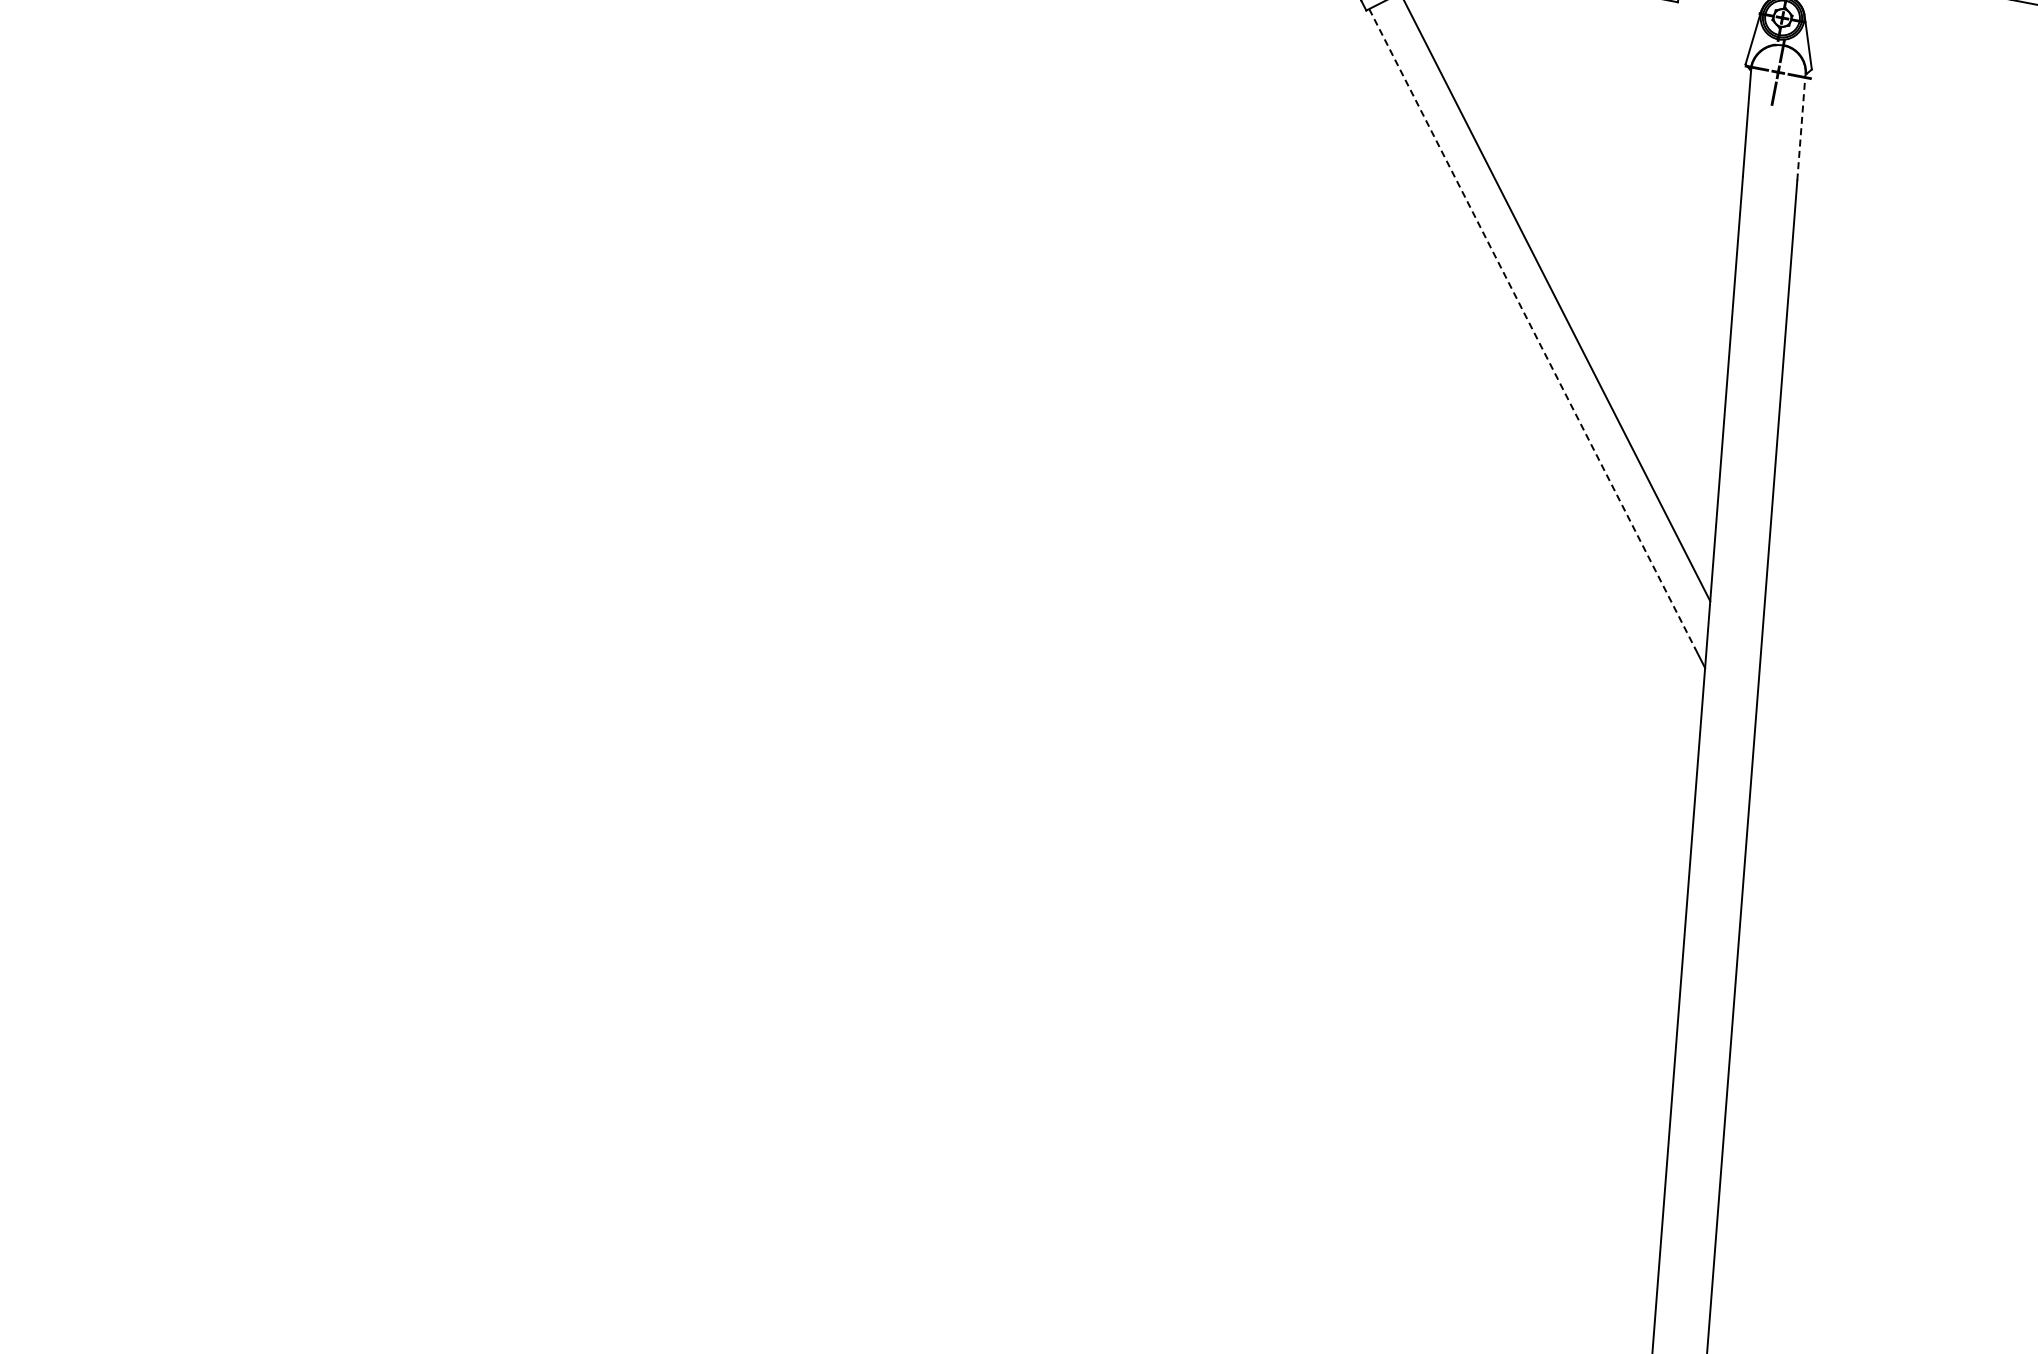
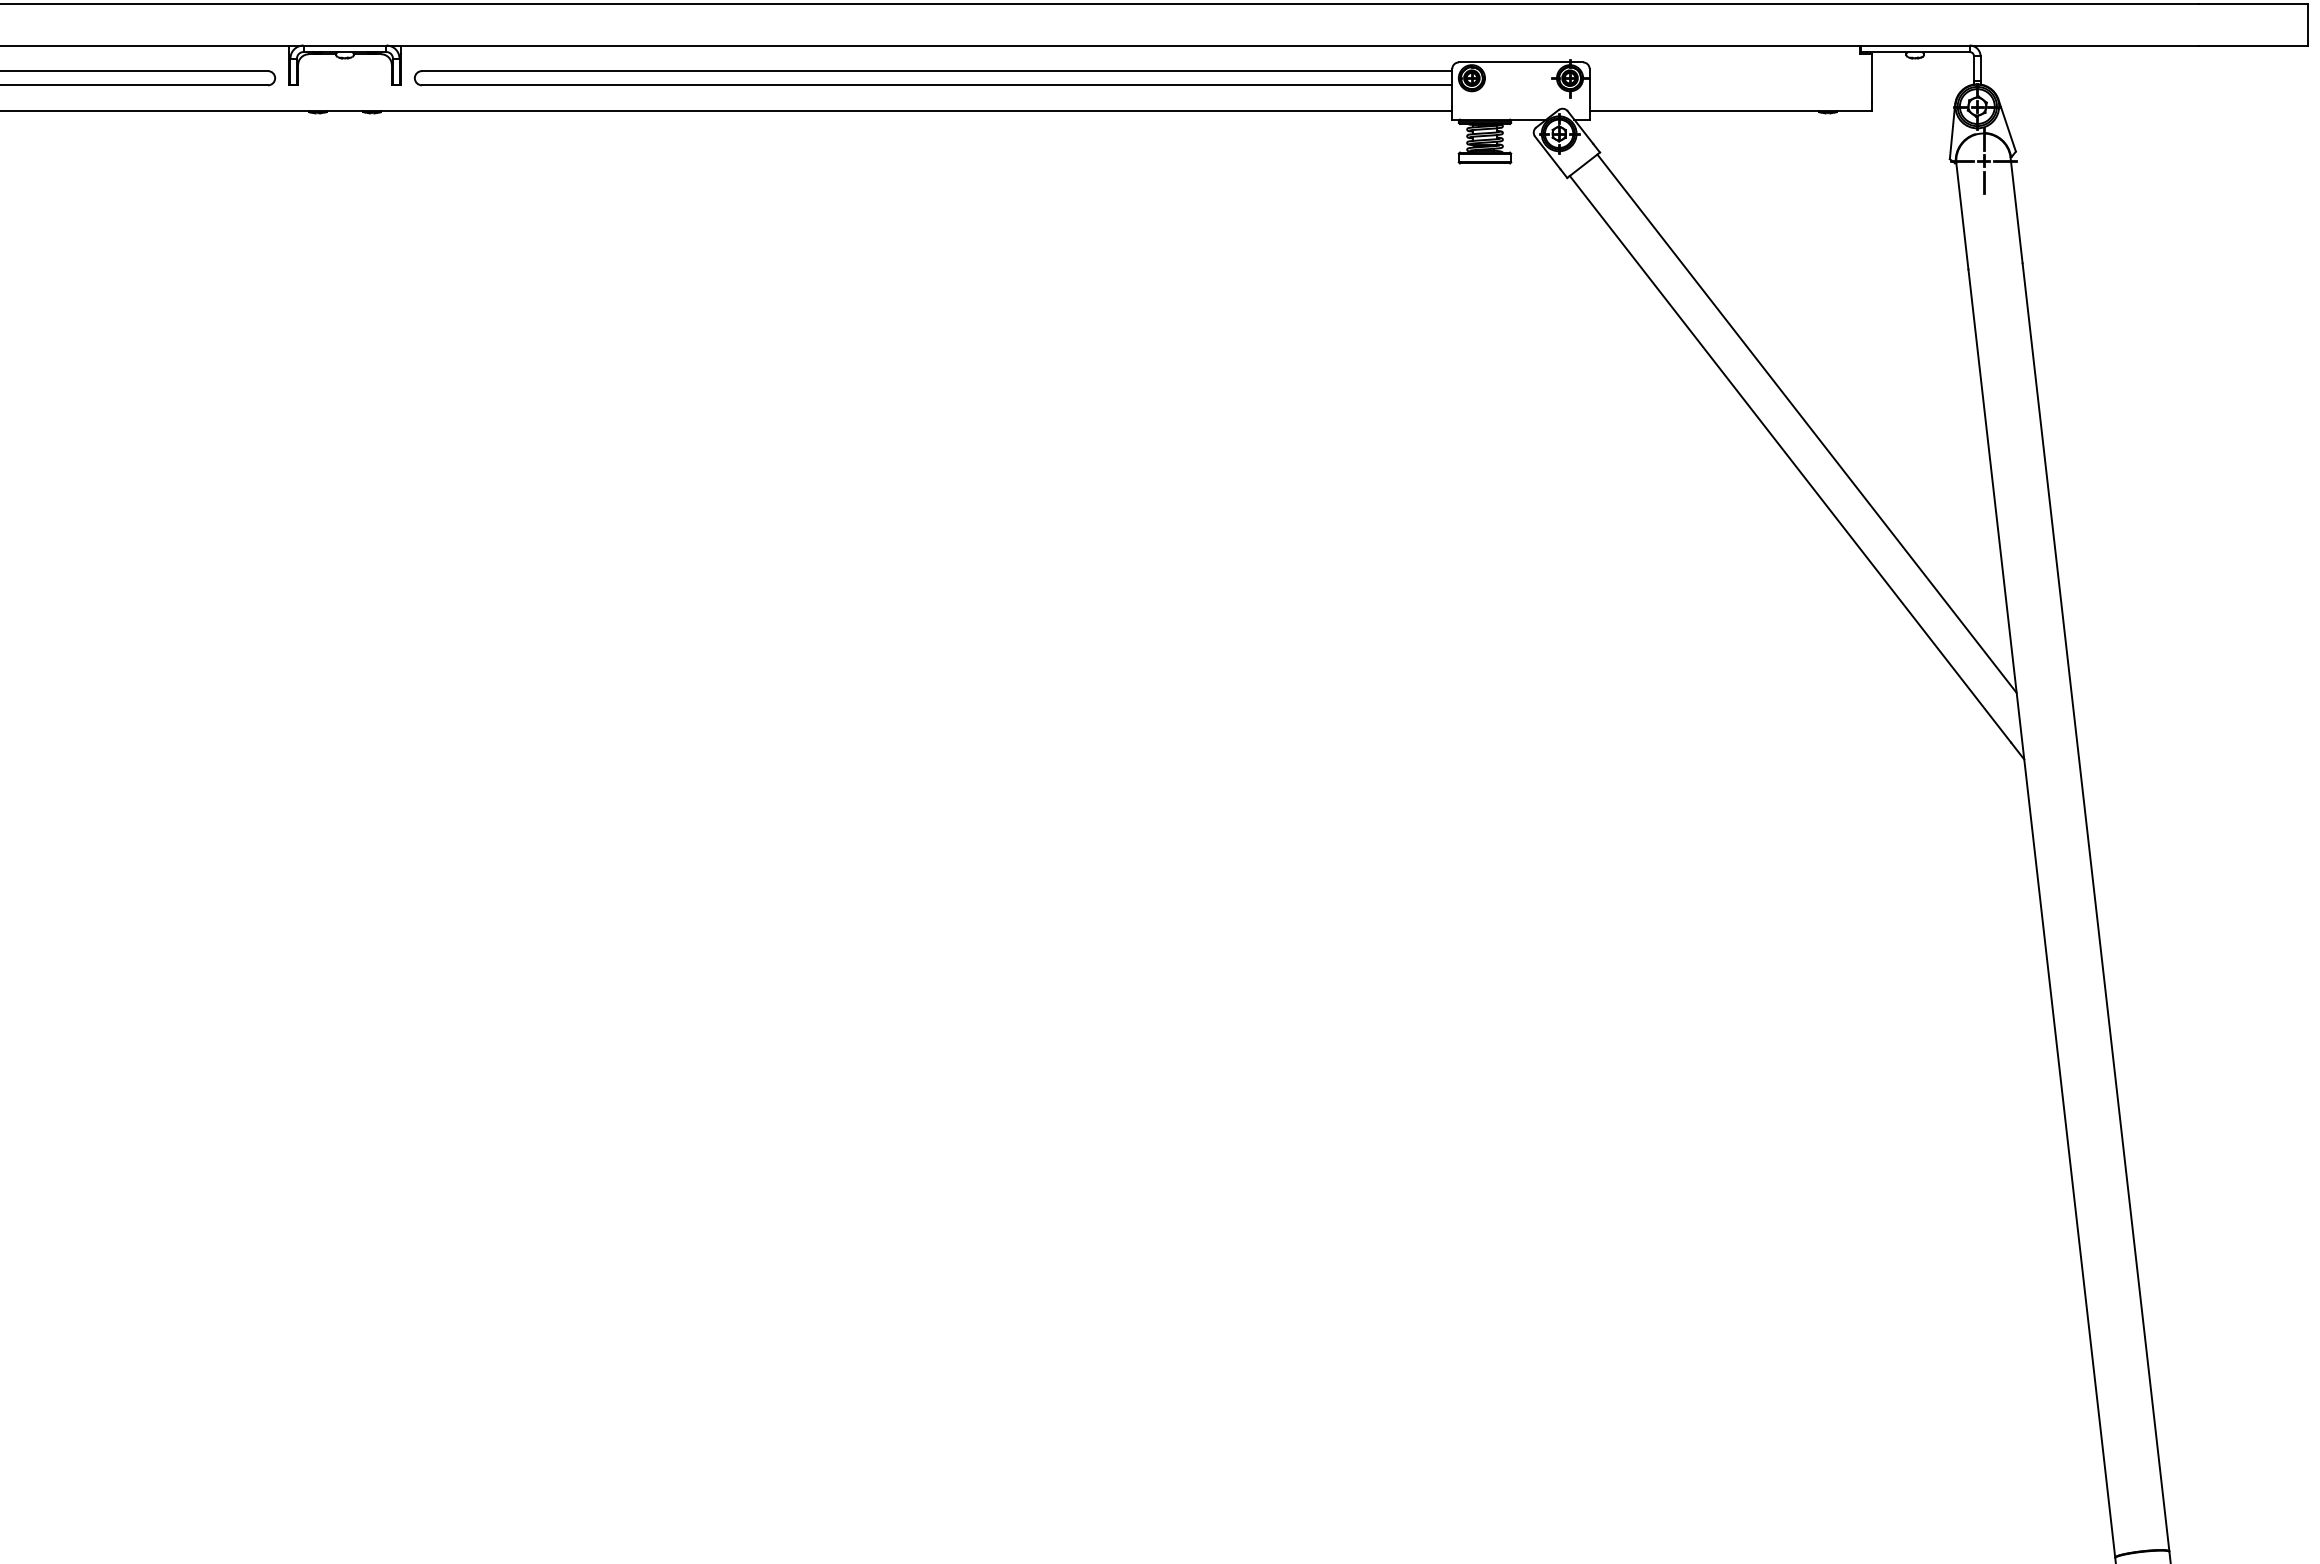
line: (1801, 127) -> (2016, 210), dashed -> solid
line: (1532, 329) -> (1790, 459), dashed -> solid

